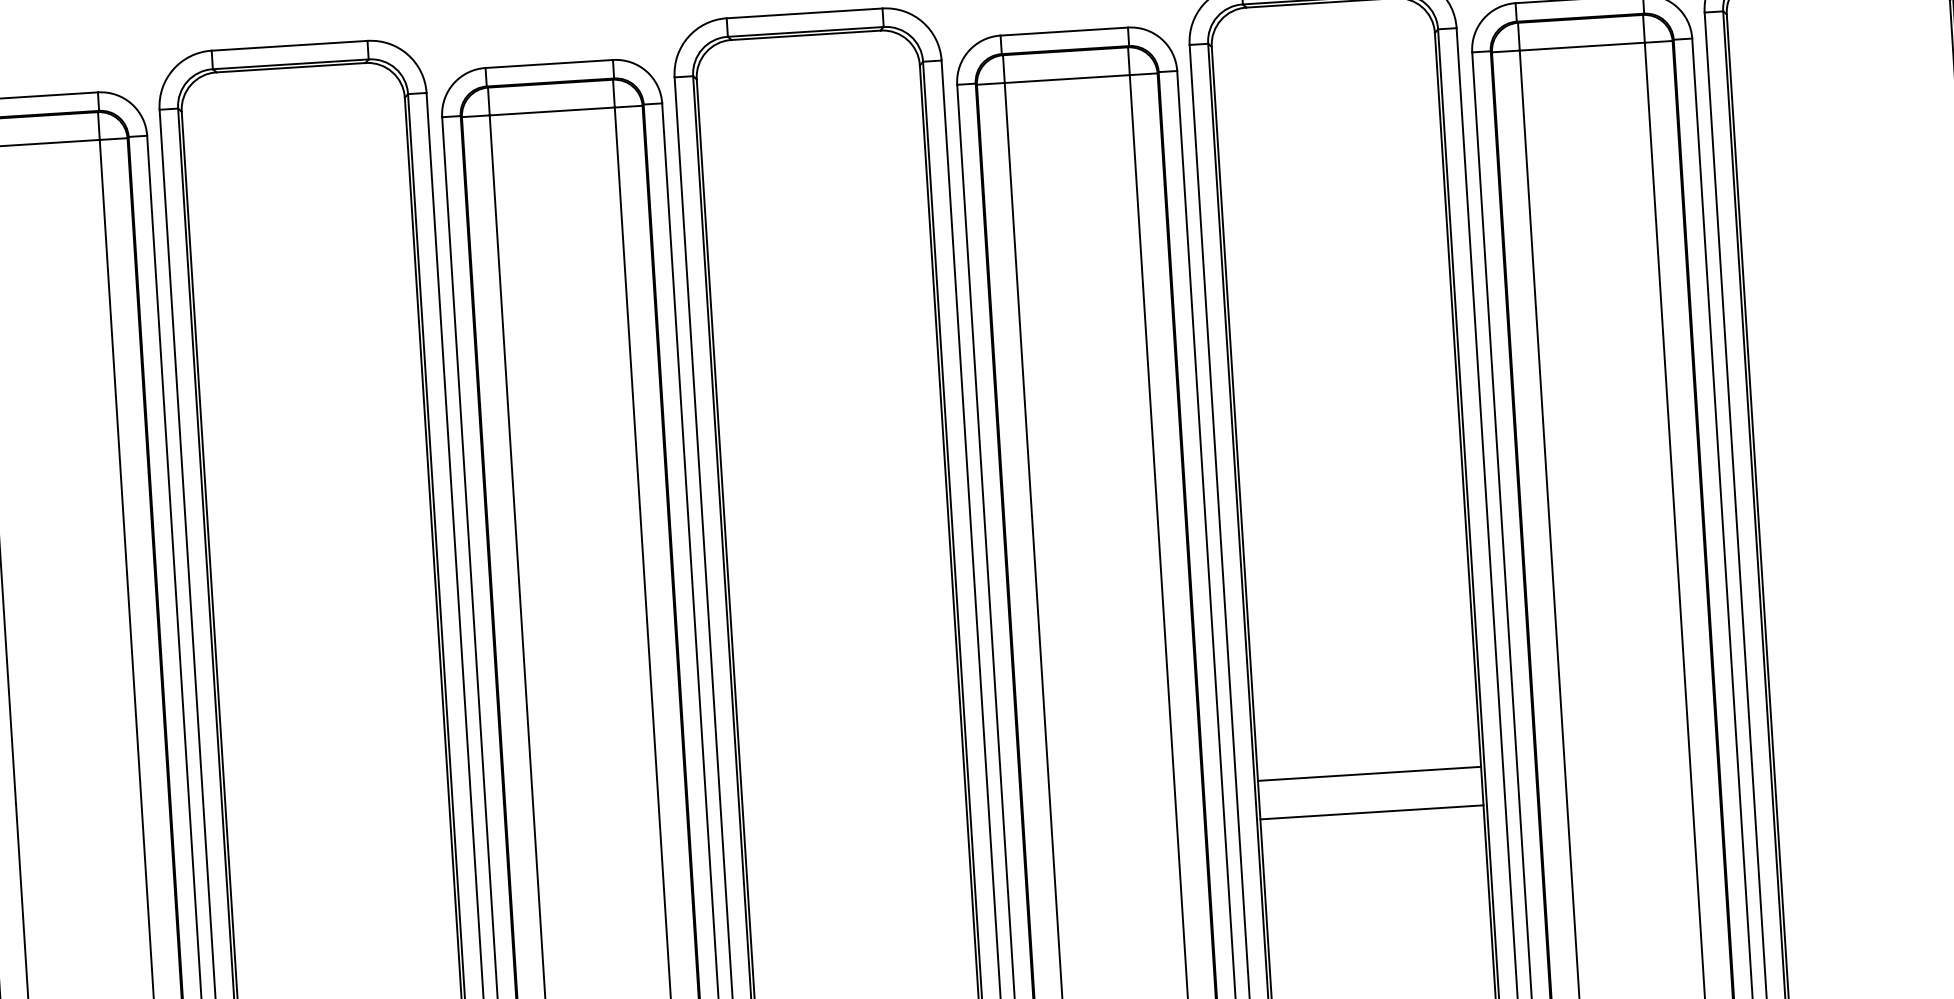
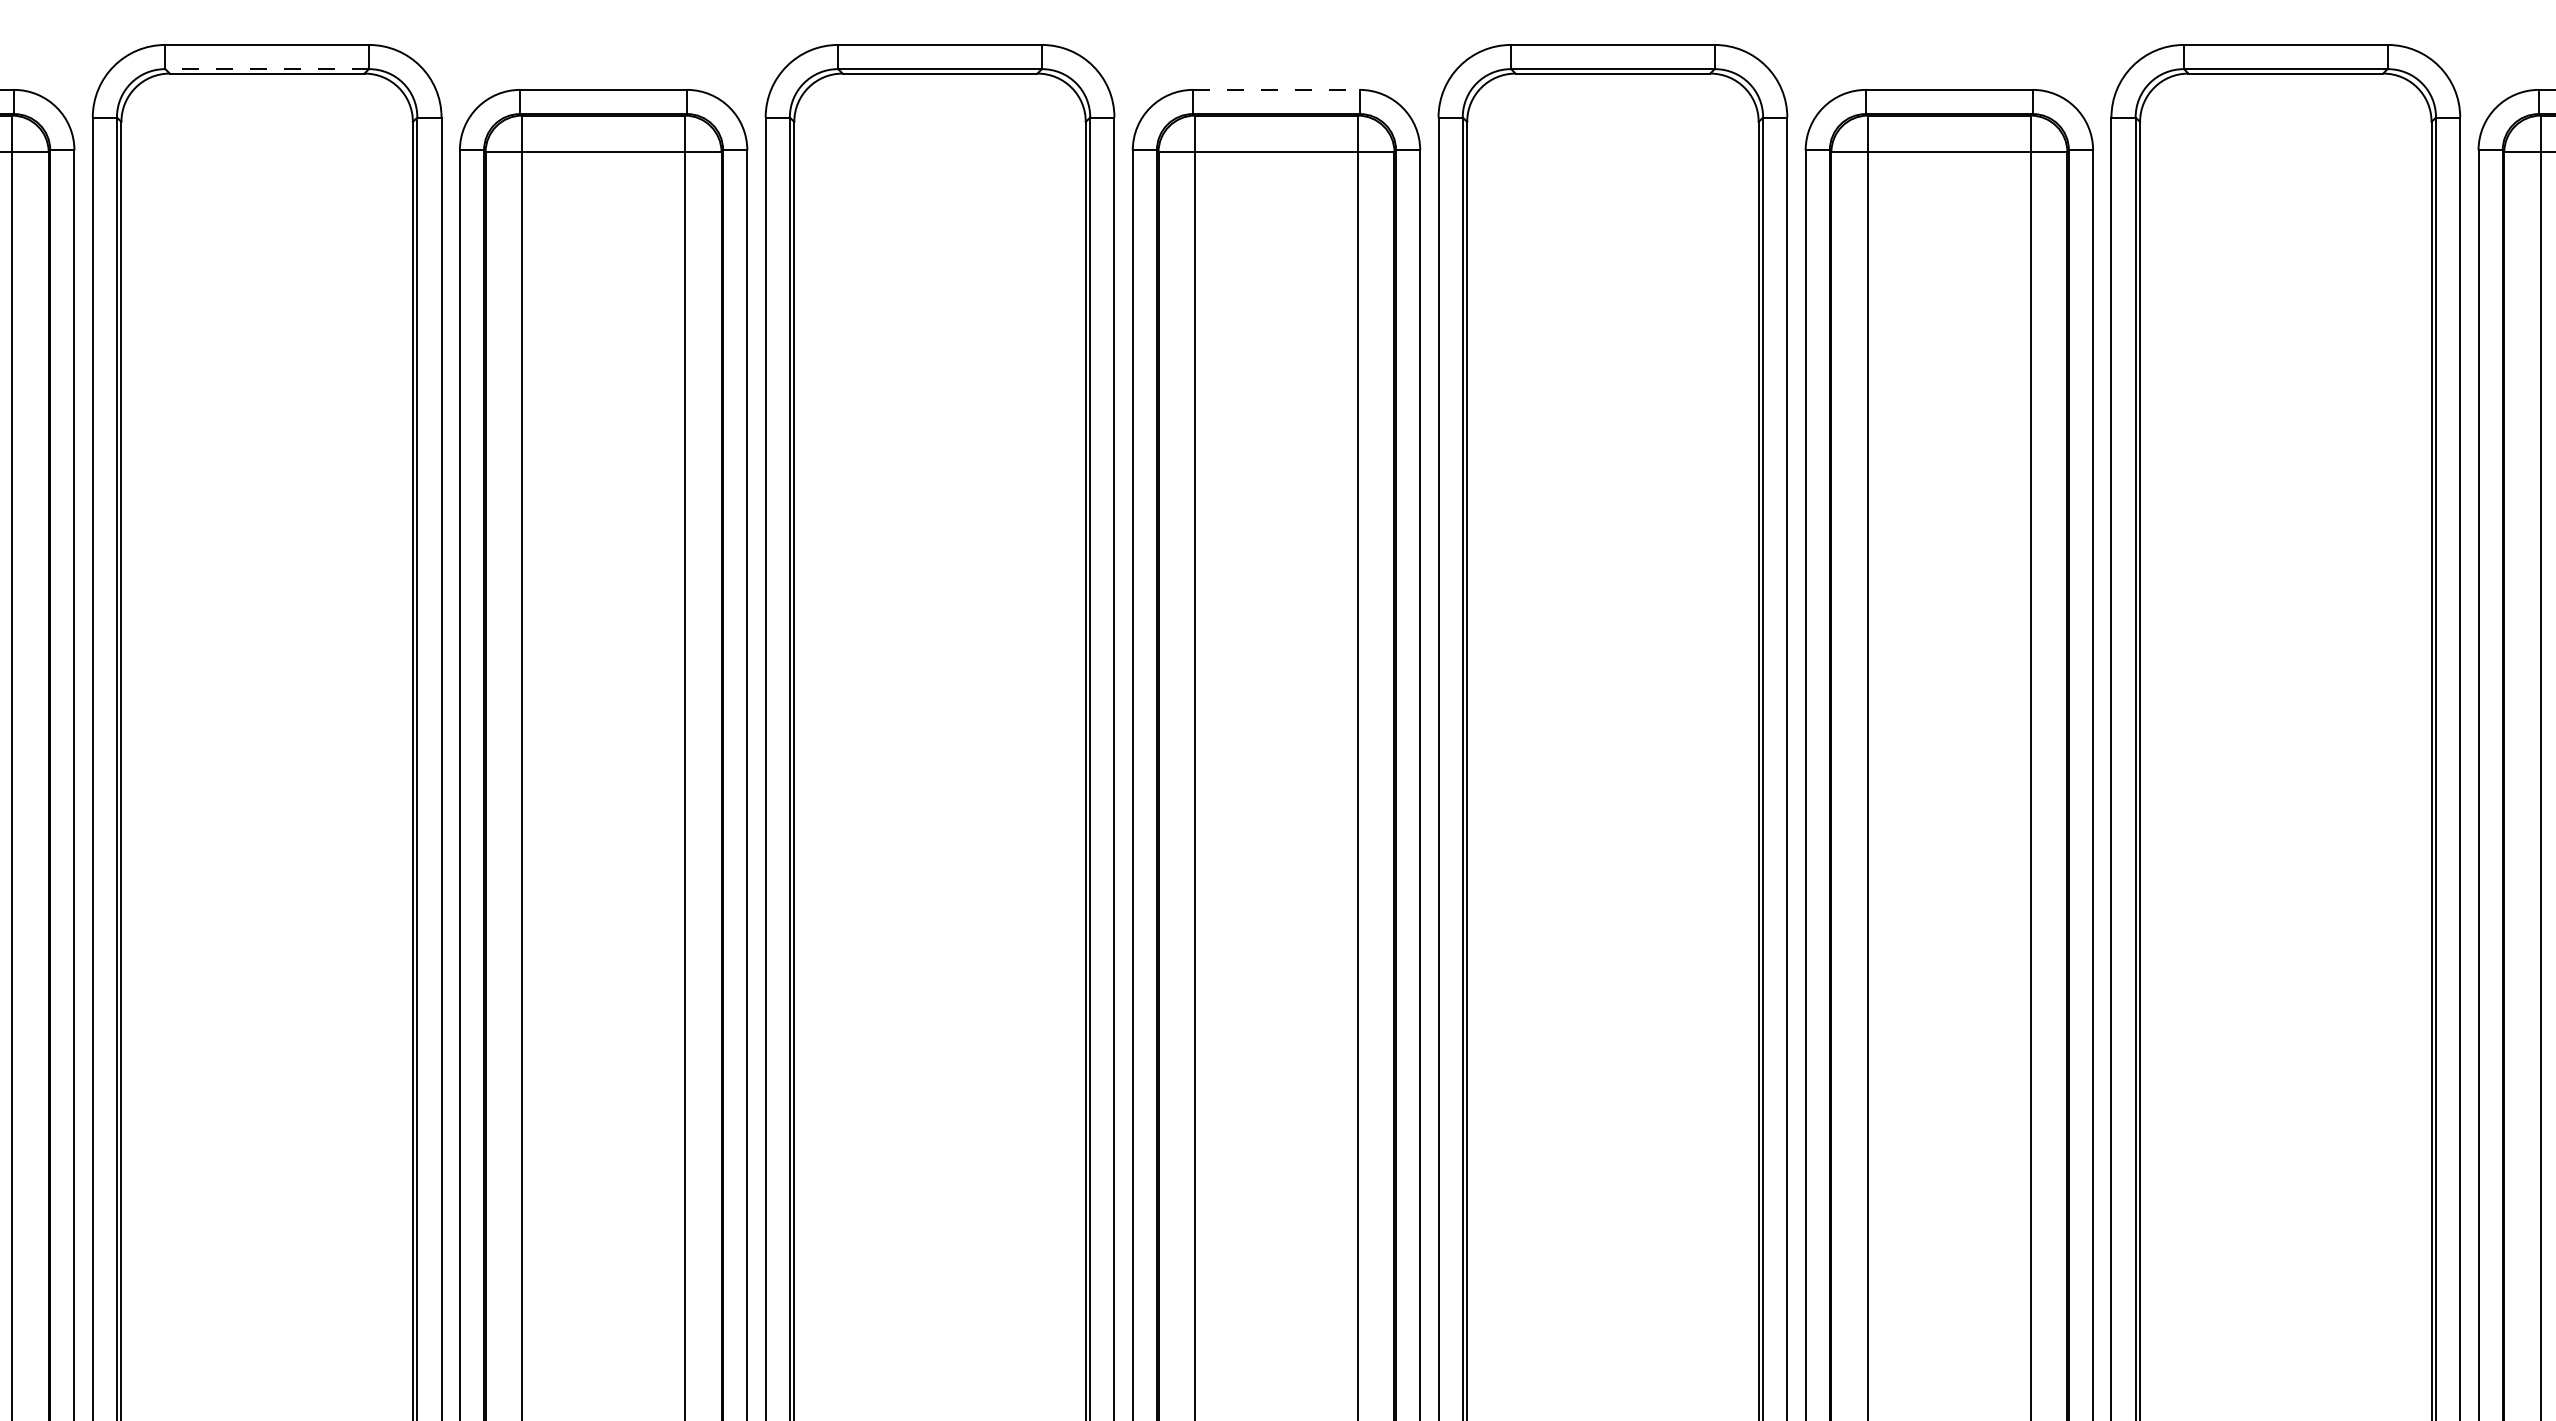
line: (1064, 31) -> (1276, 89), solid -> dashed
line: (291, 64) -> (267, 69), solid -> dashed
line: (1369, 773) -> (1612, 1080), removed
line: (1371, 812) -> (1612, 1131), removed

